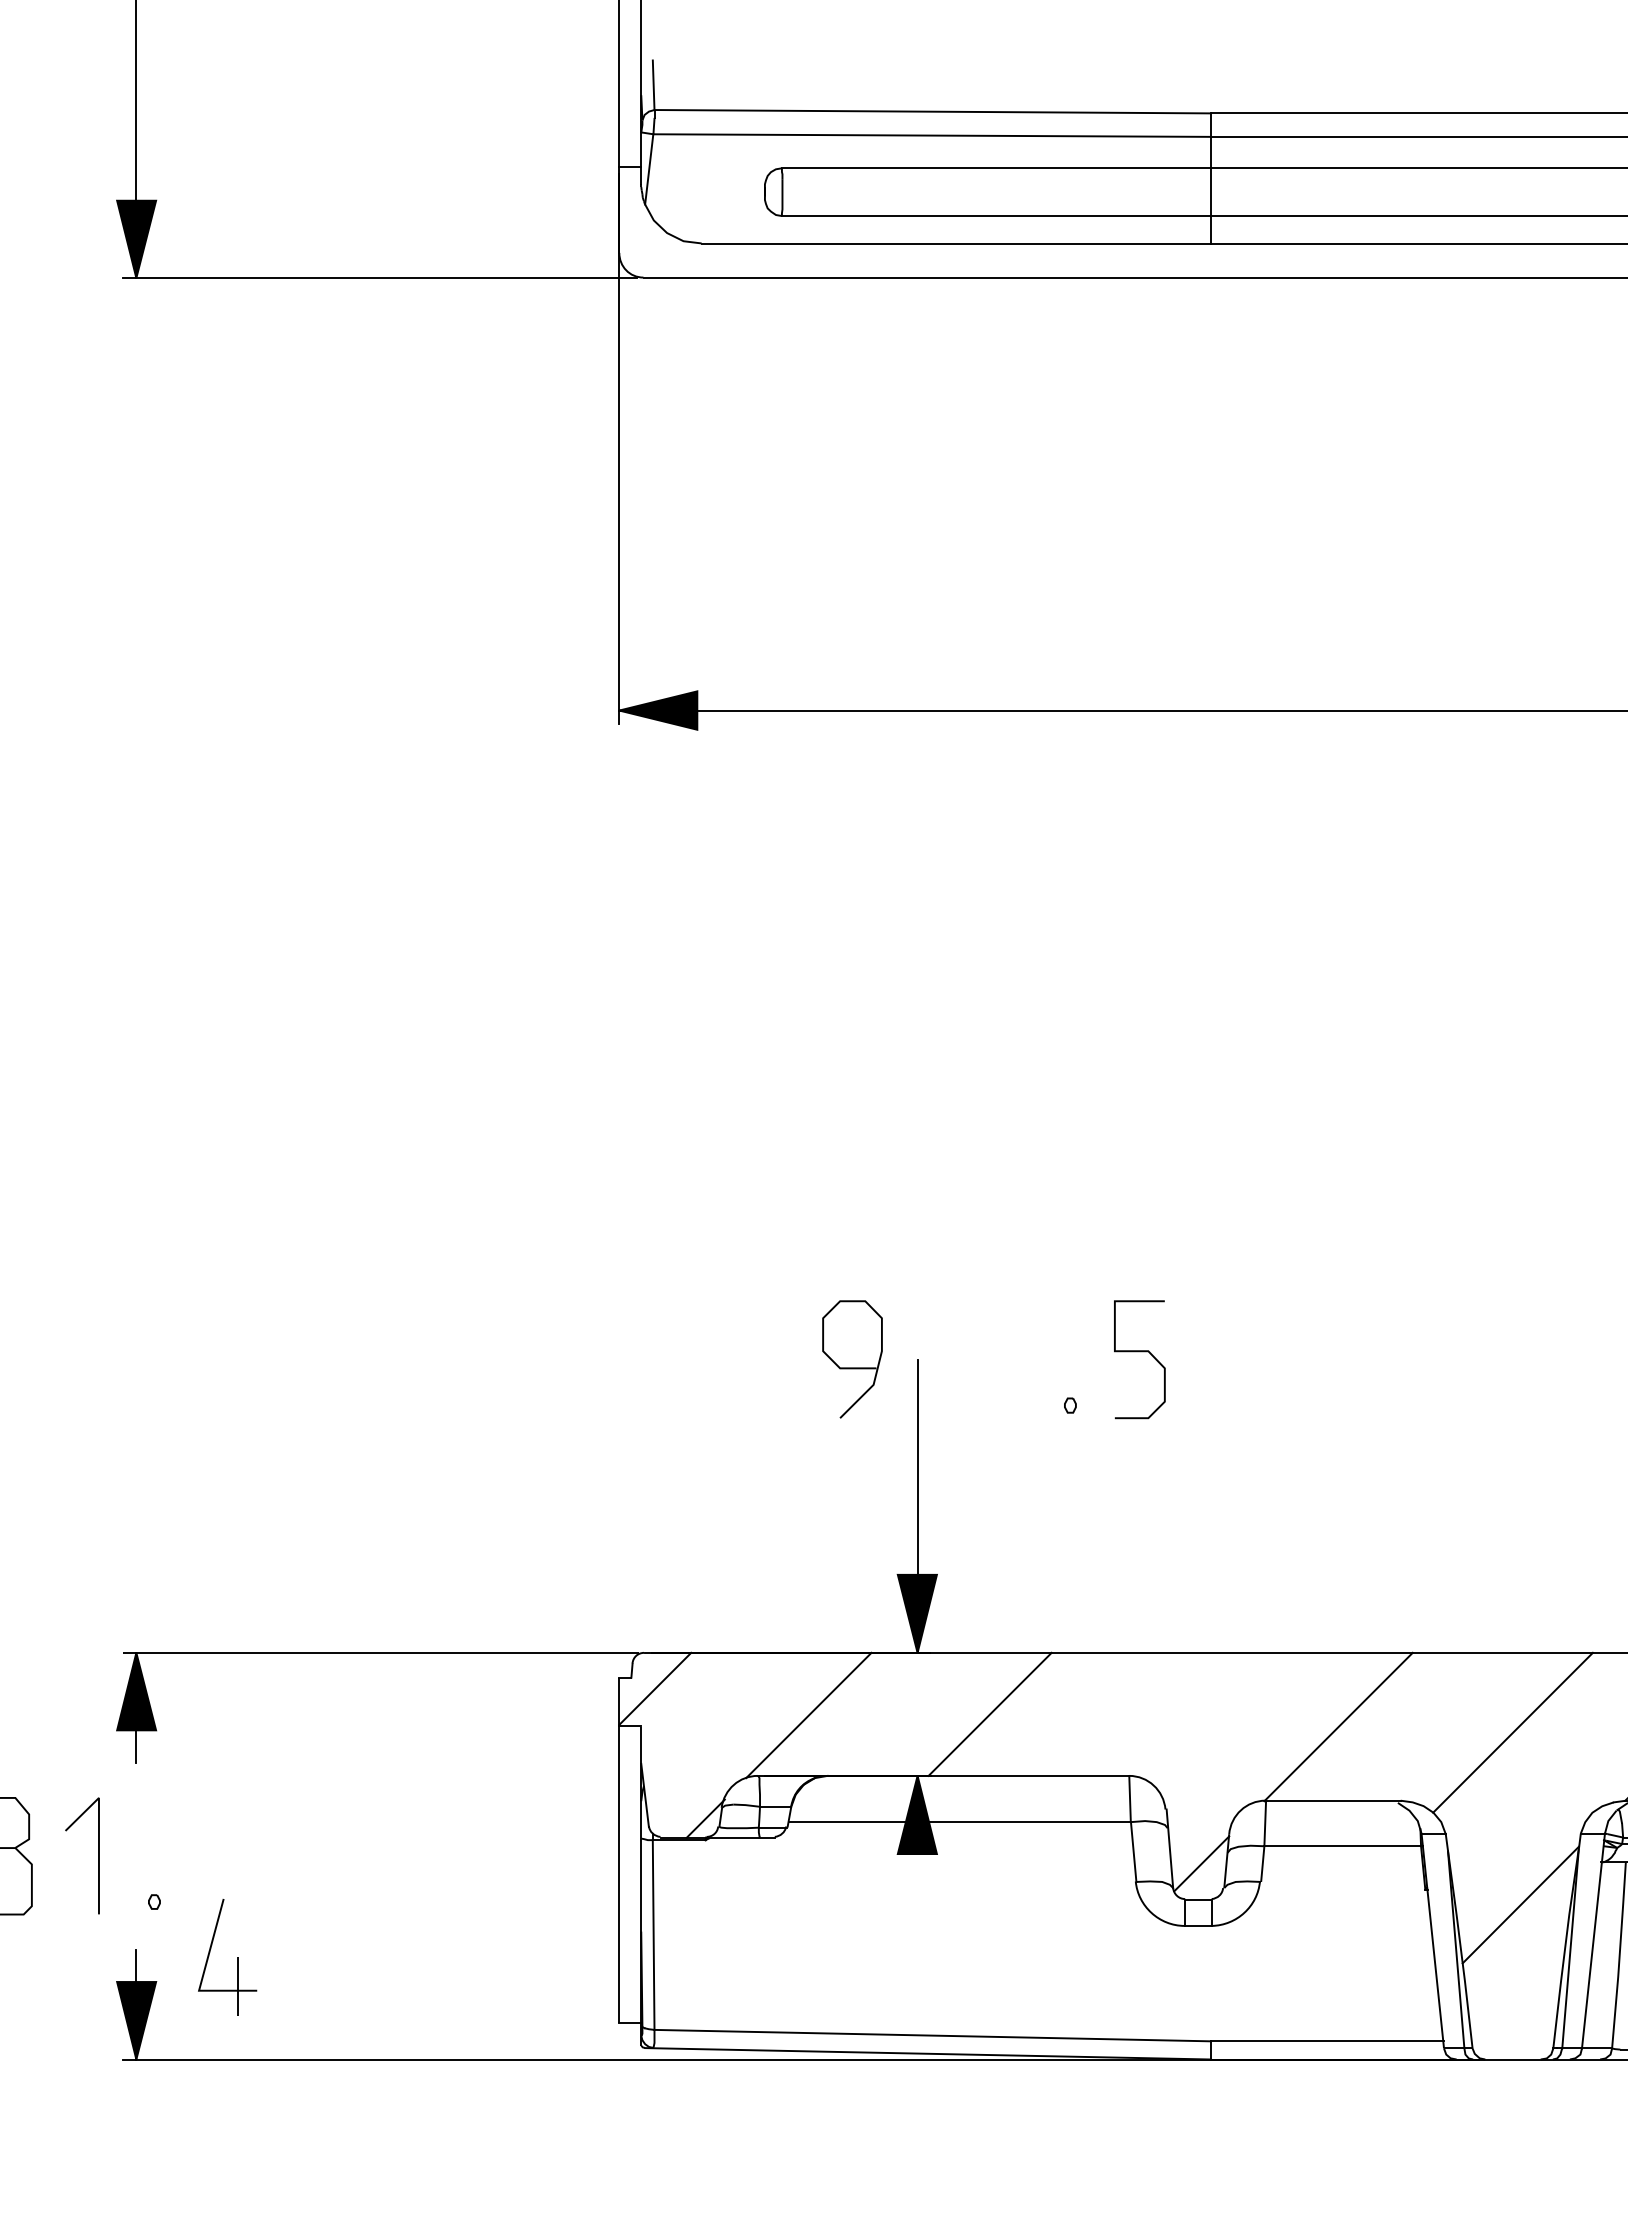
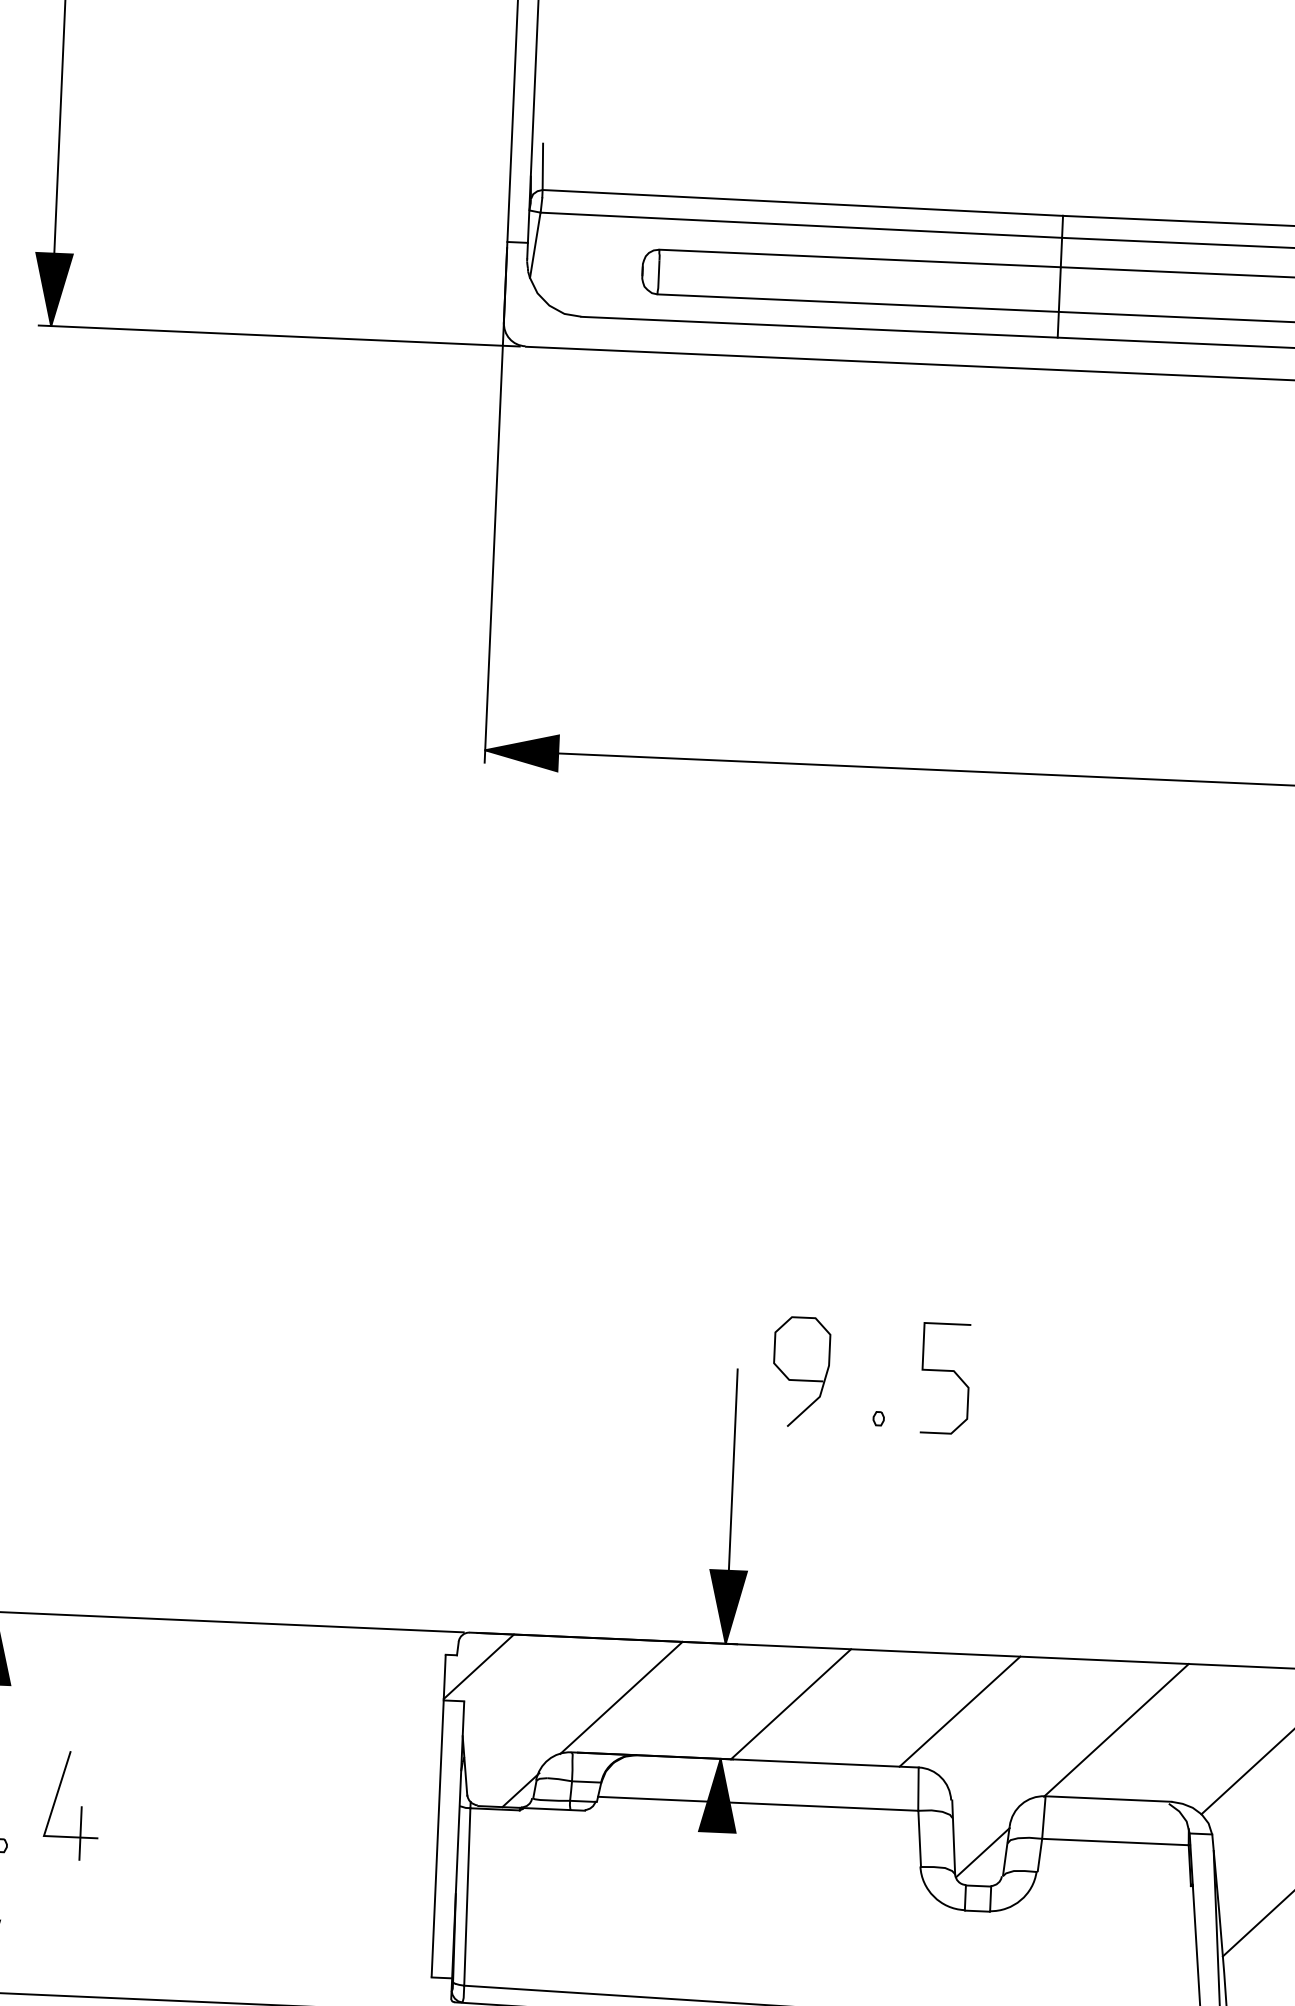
curve: (852, 1367) -> (800, 1379), moved
line: (1170, 1713) -> (959, 1710), added
part: (237, 1957) -> (81, 1806), moved

